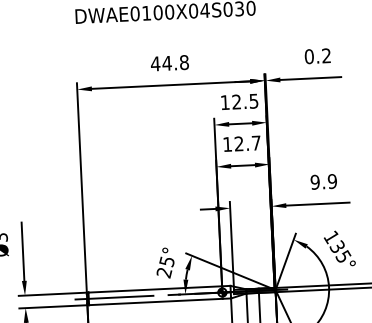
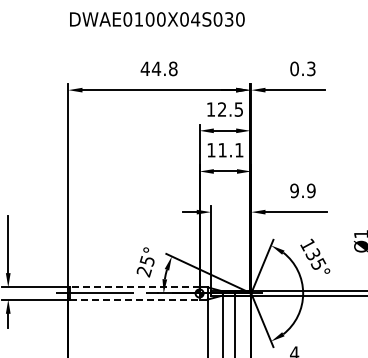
text: (326, 56) -> (311, 69), 0.2 -> 0.3
text: (247, 143) -> (230, 150), 12.7 -> 11.1
line: (155, 289) -> (134, 287), solid -> dashed
line: (155, 301) -> (134, 299), solid -> dashed

